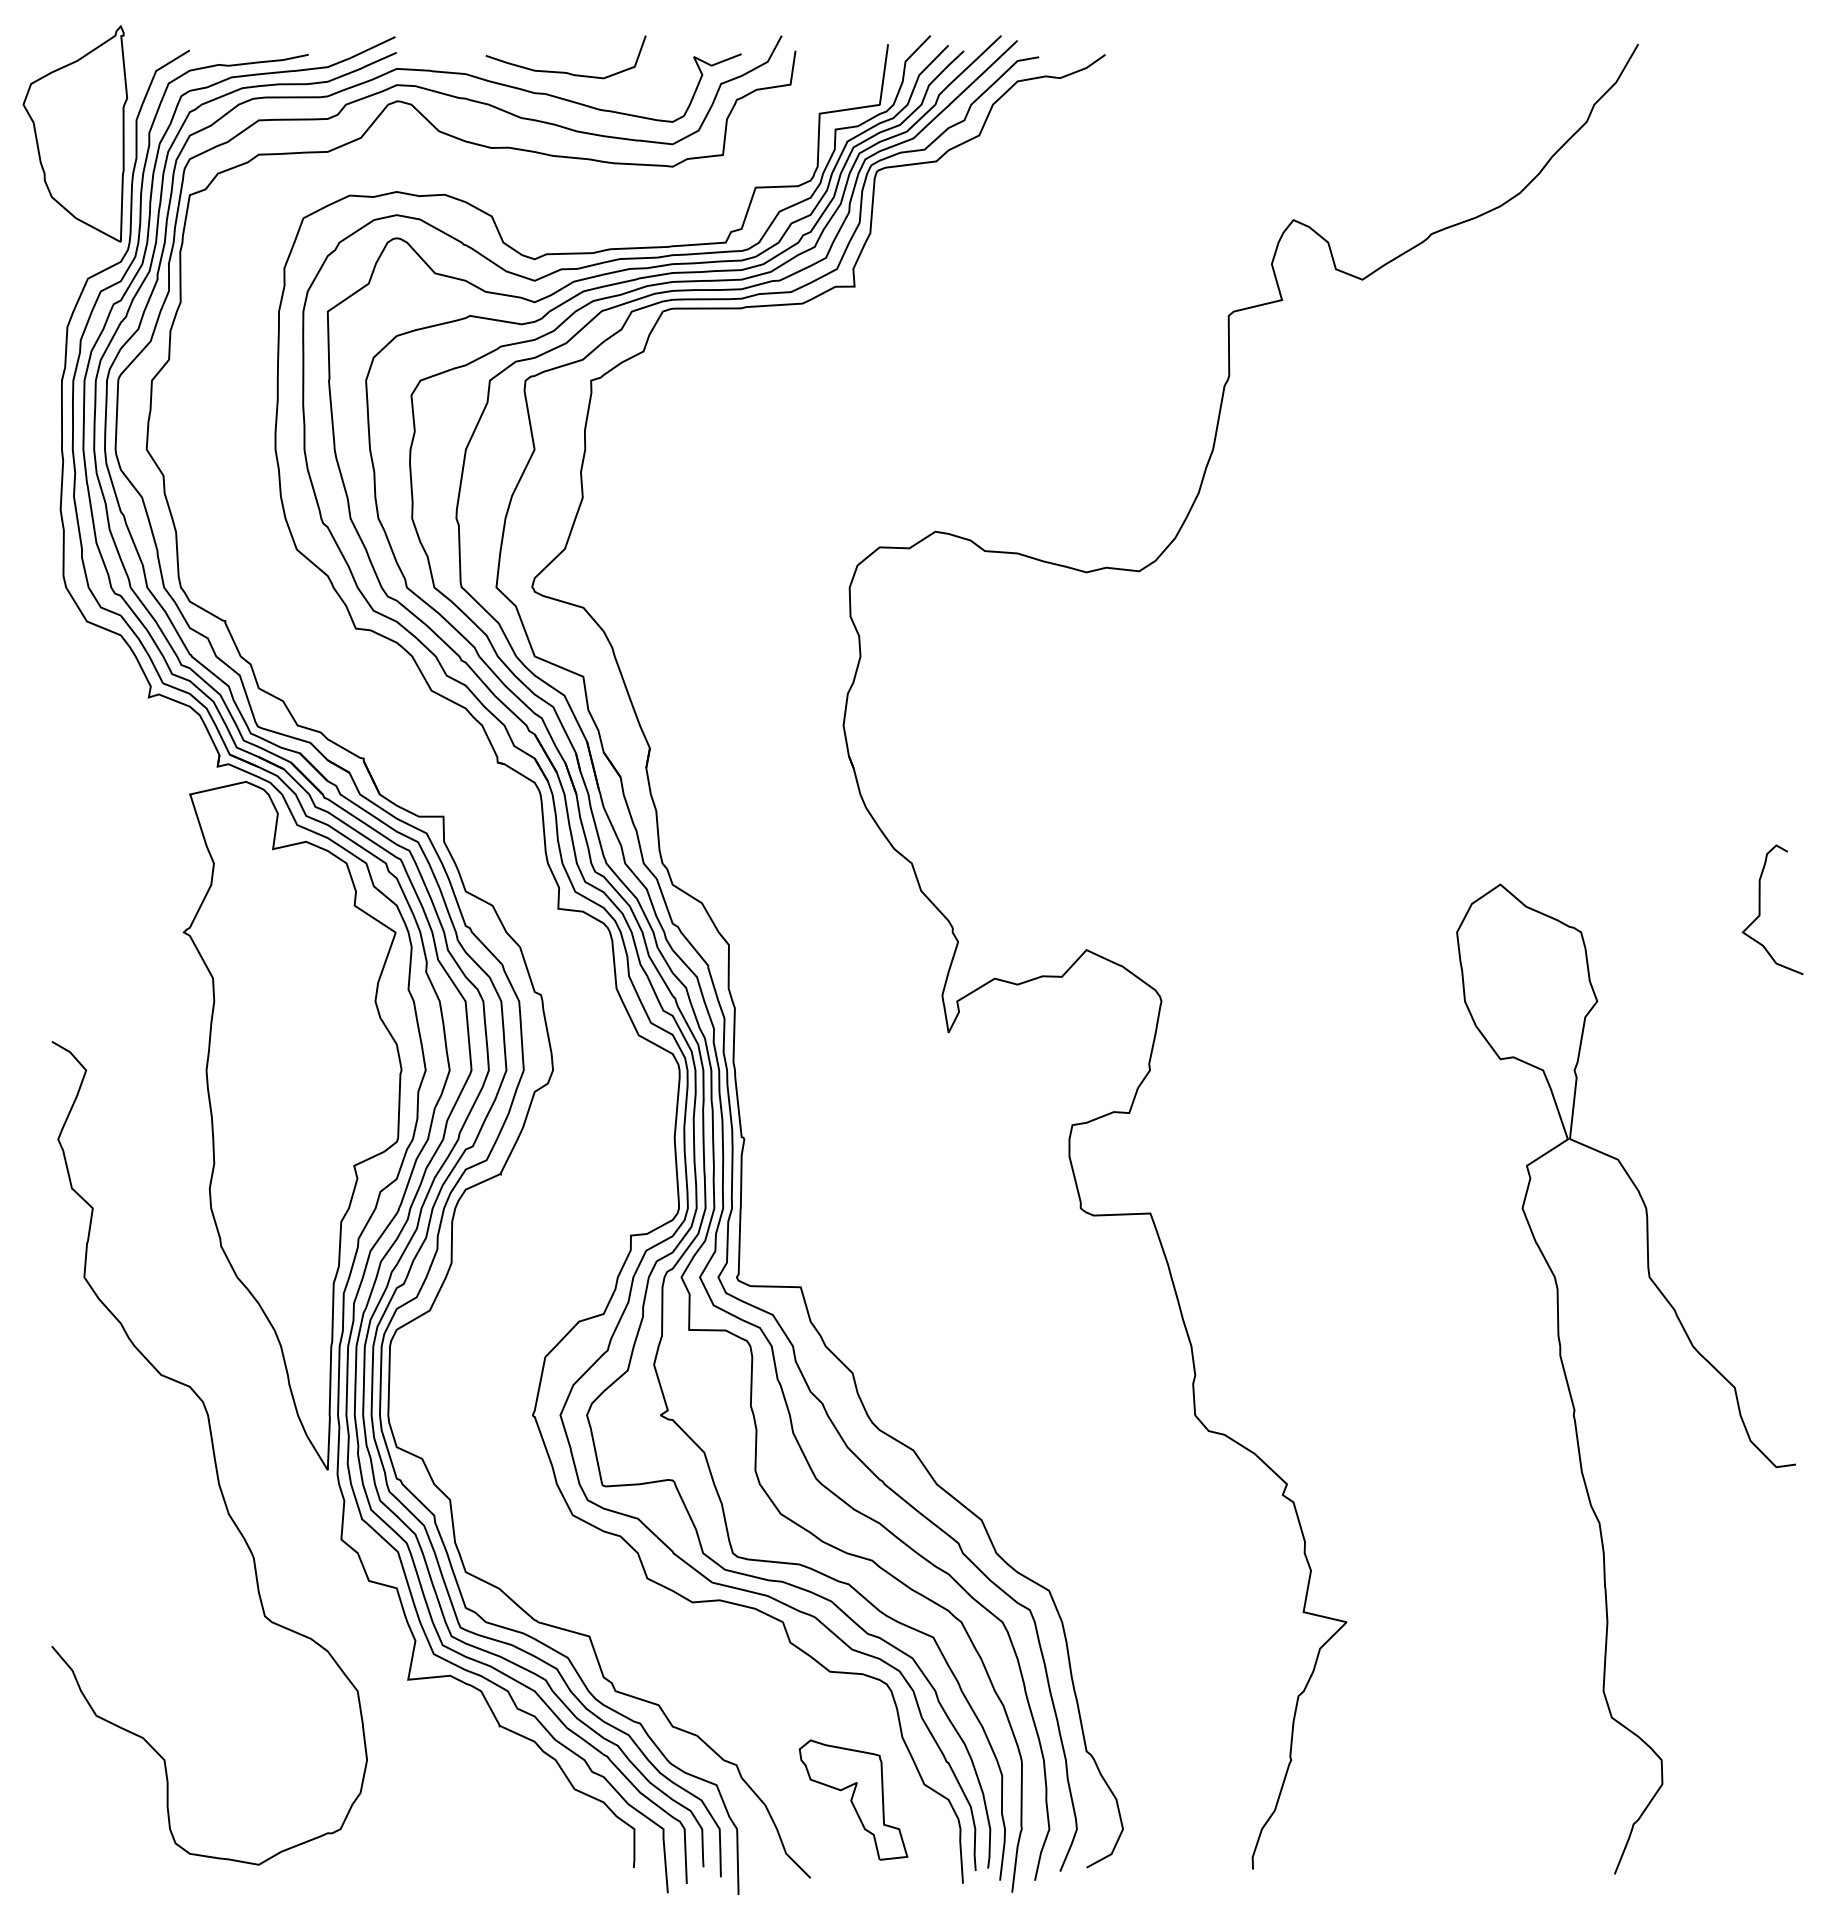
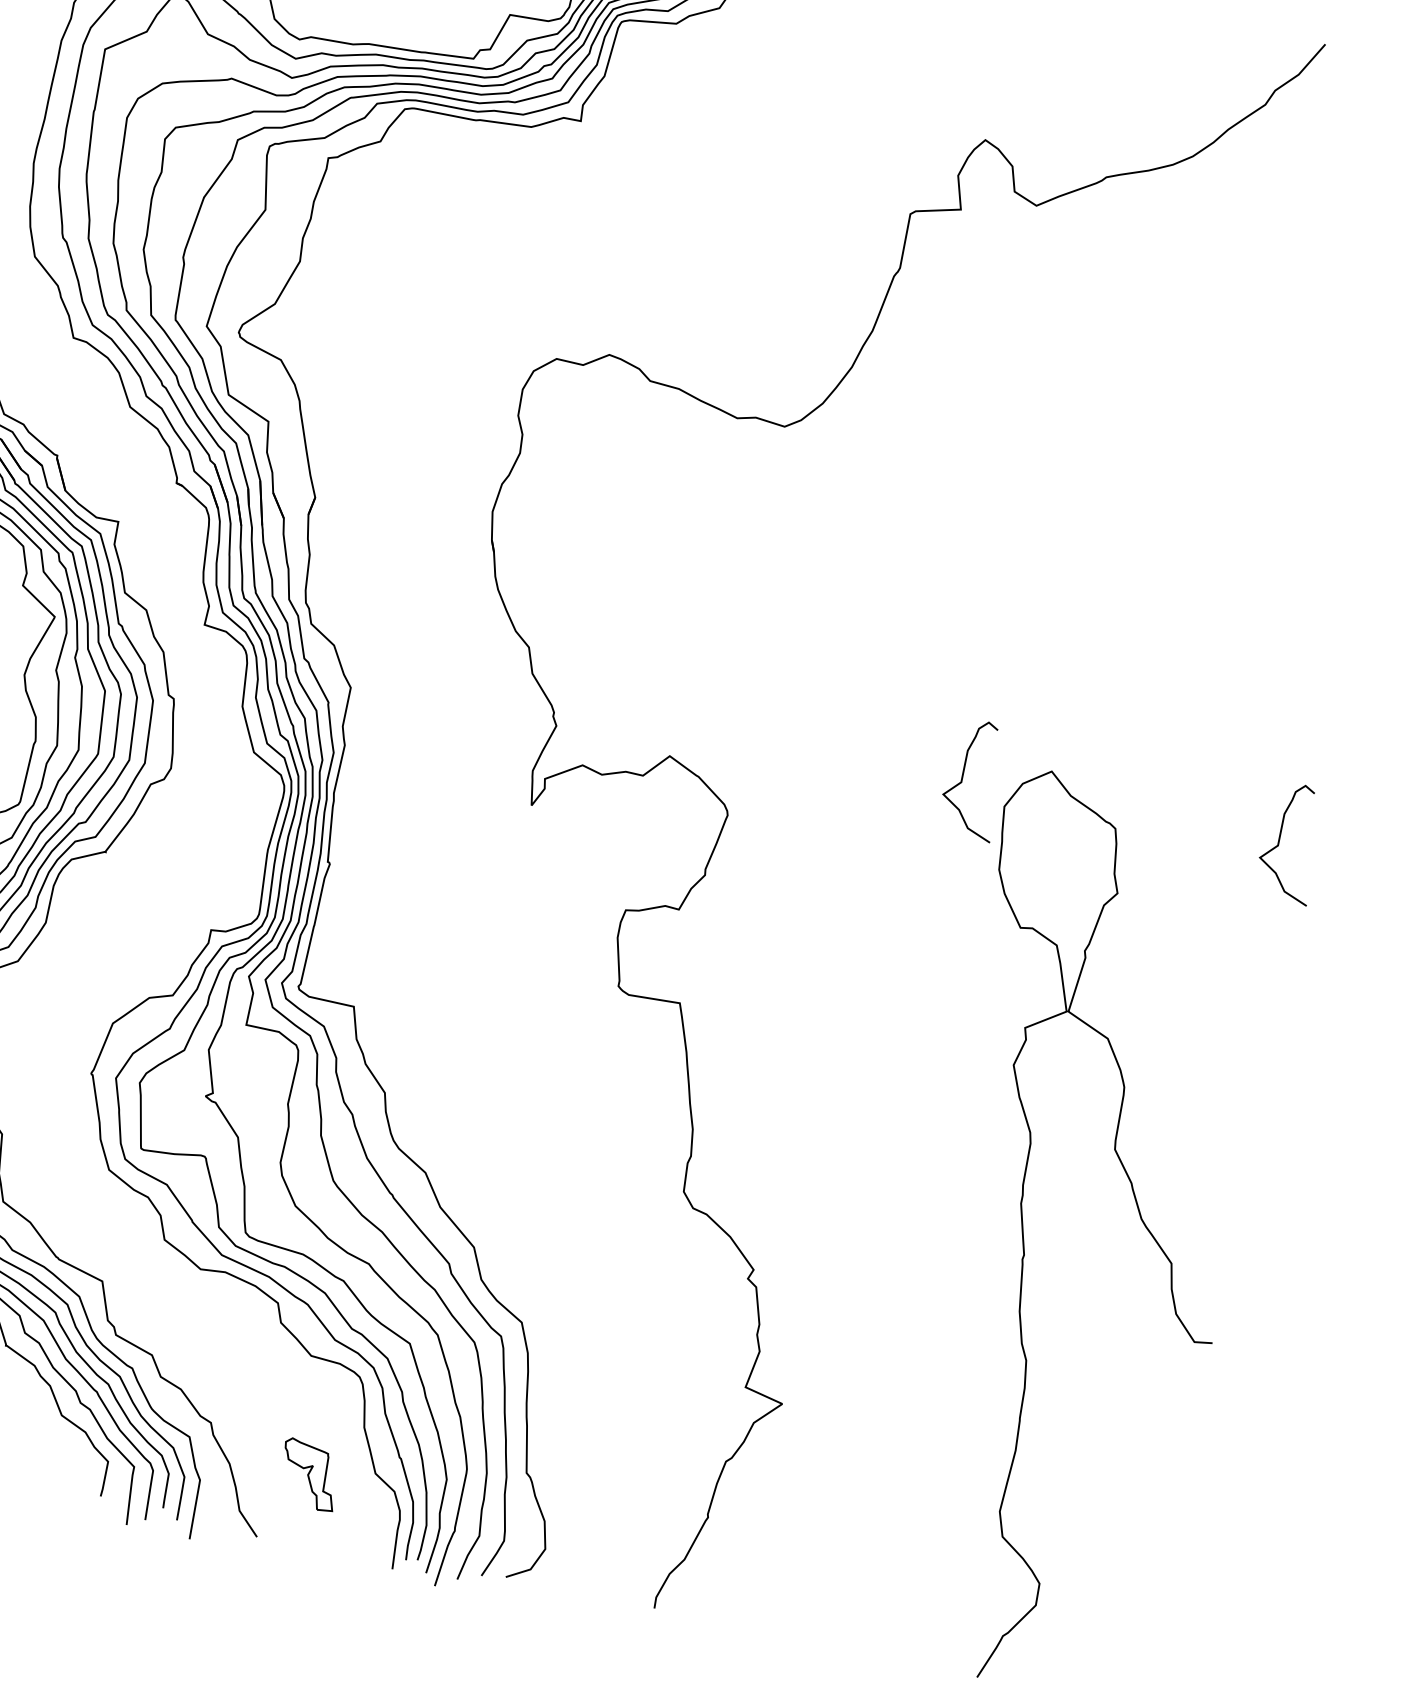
curve: (1406, 909) -> (963, 777), added
part: (853, 1799) -> (309, 1474), size x0.6

